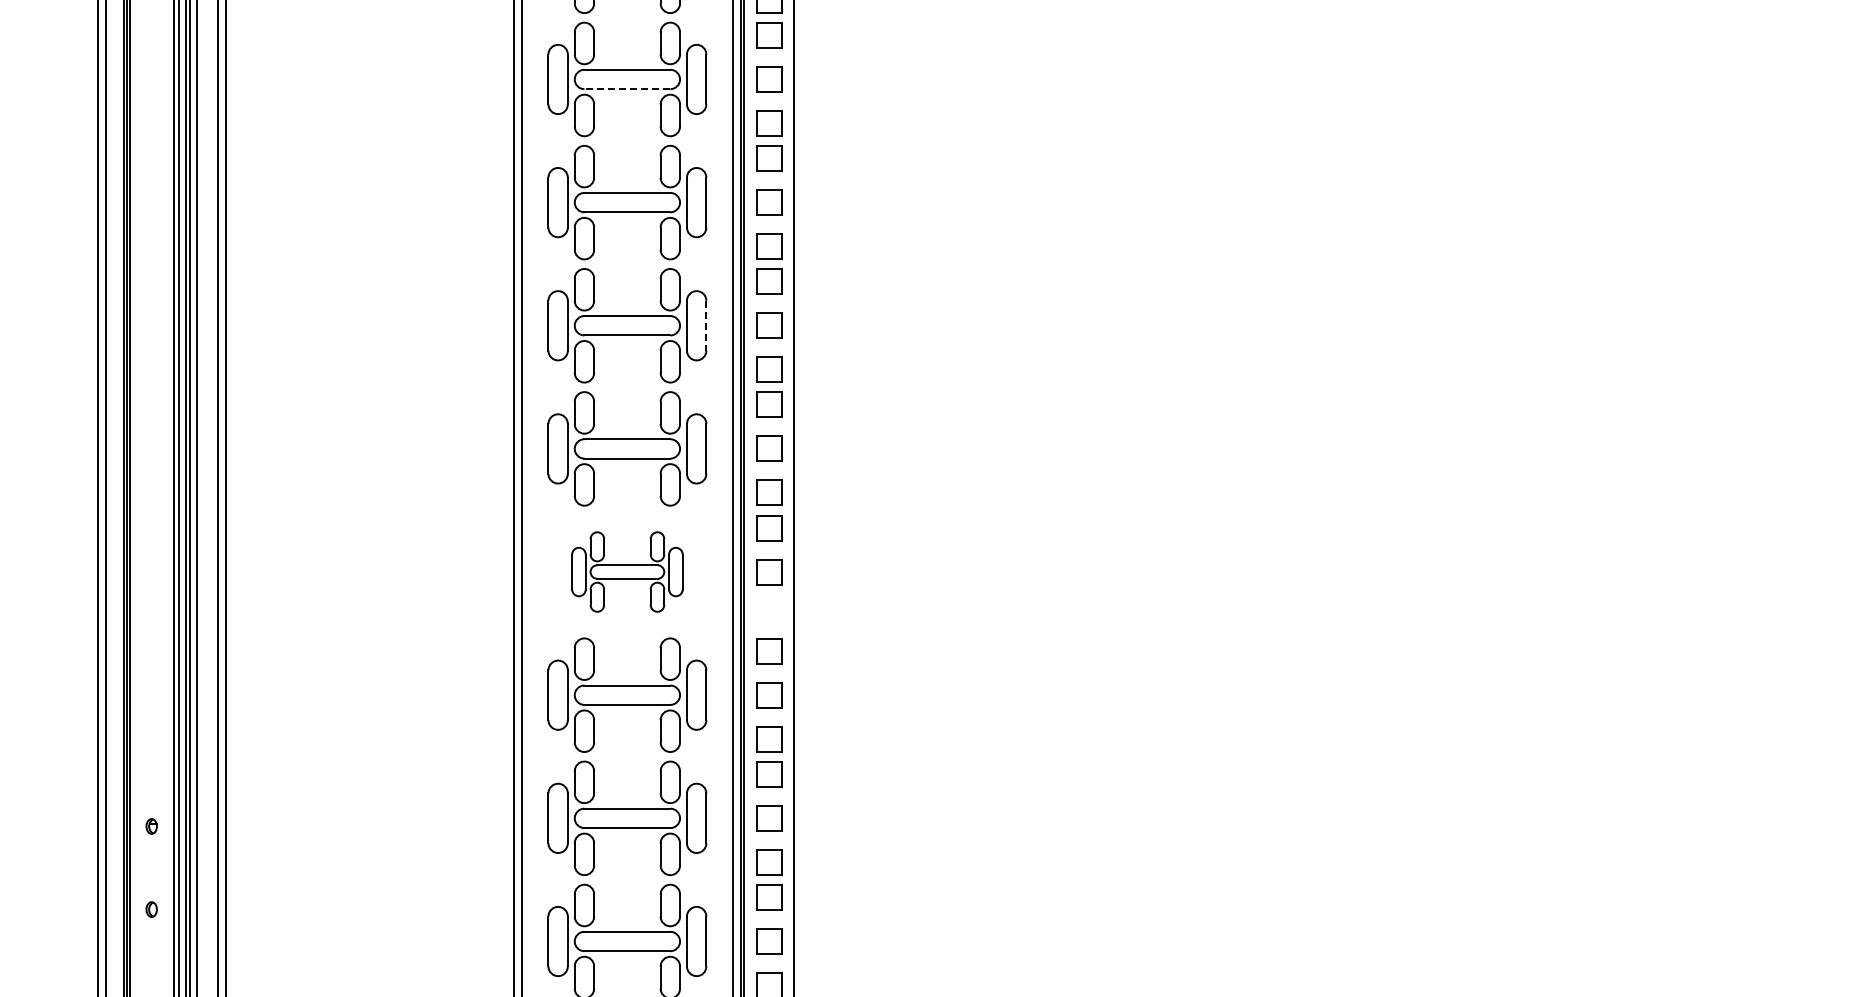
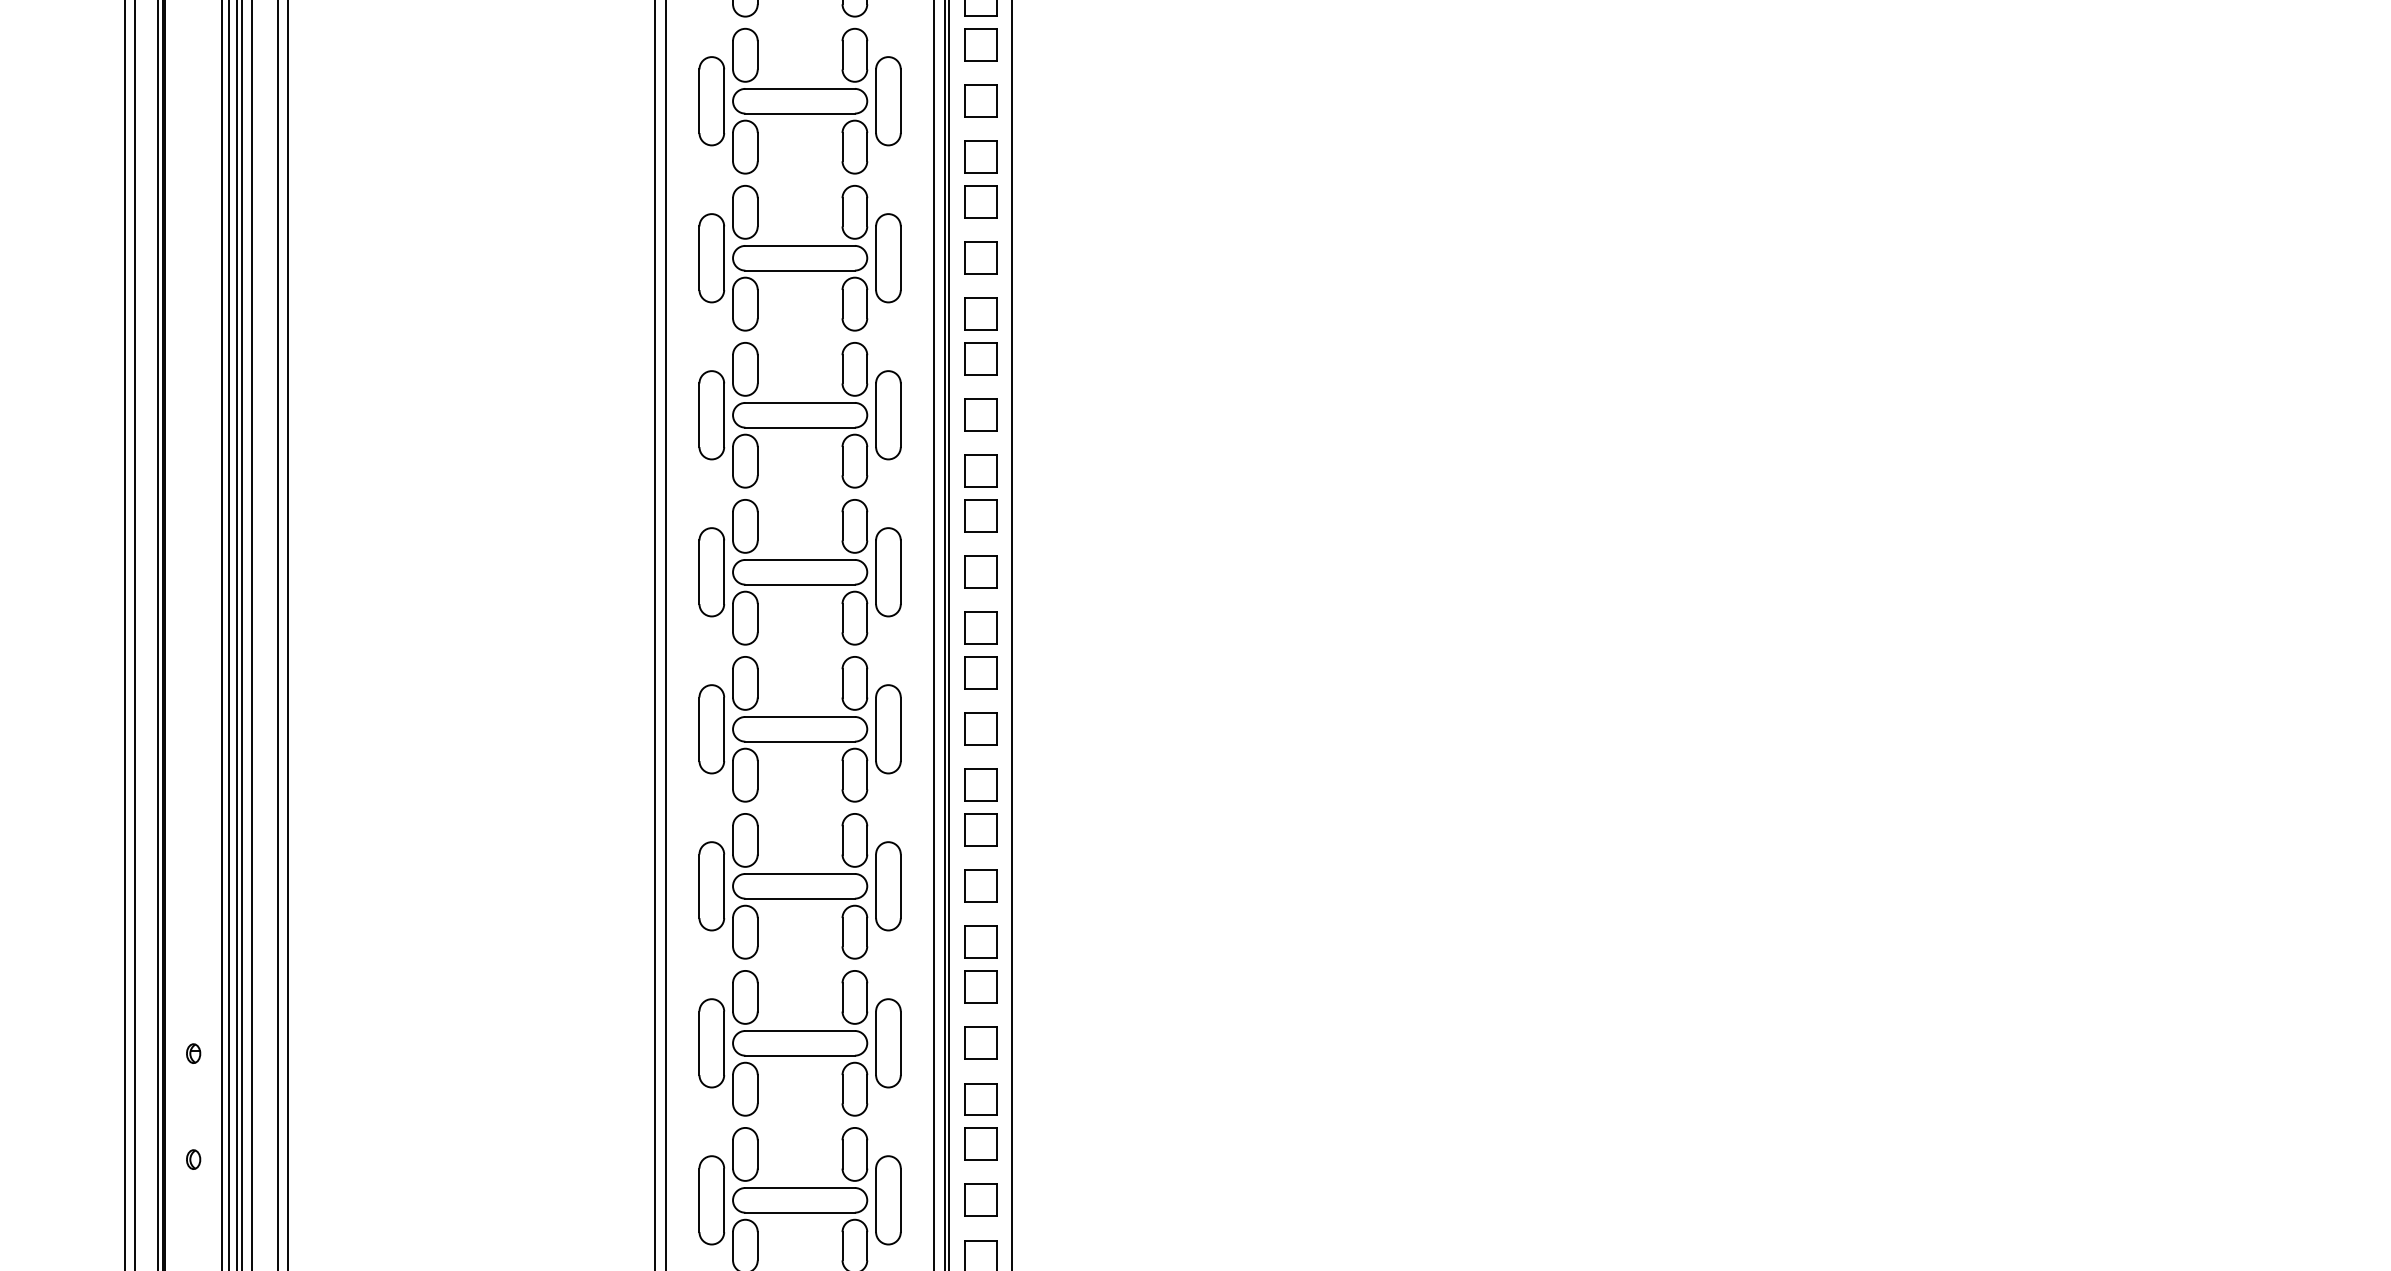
line: (627, 89) -> (800, 114), dashed -> solid
line: (706, 325) -> (900, 414), dashed -> solid
part: (627, 571) -> (800, 728), size x1.43
part: (769, 616) -> (981, 785), added

